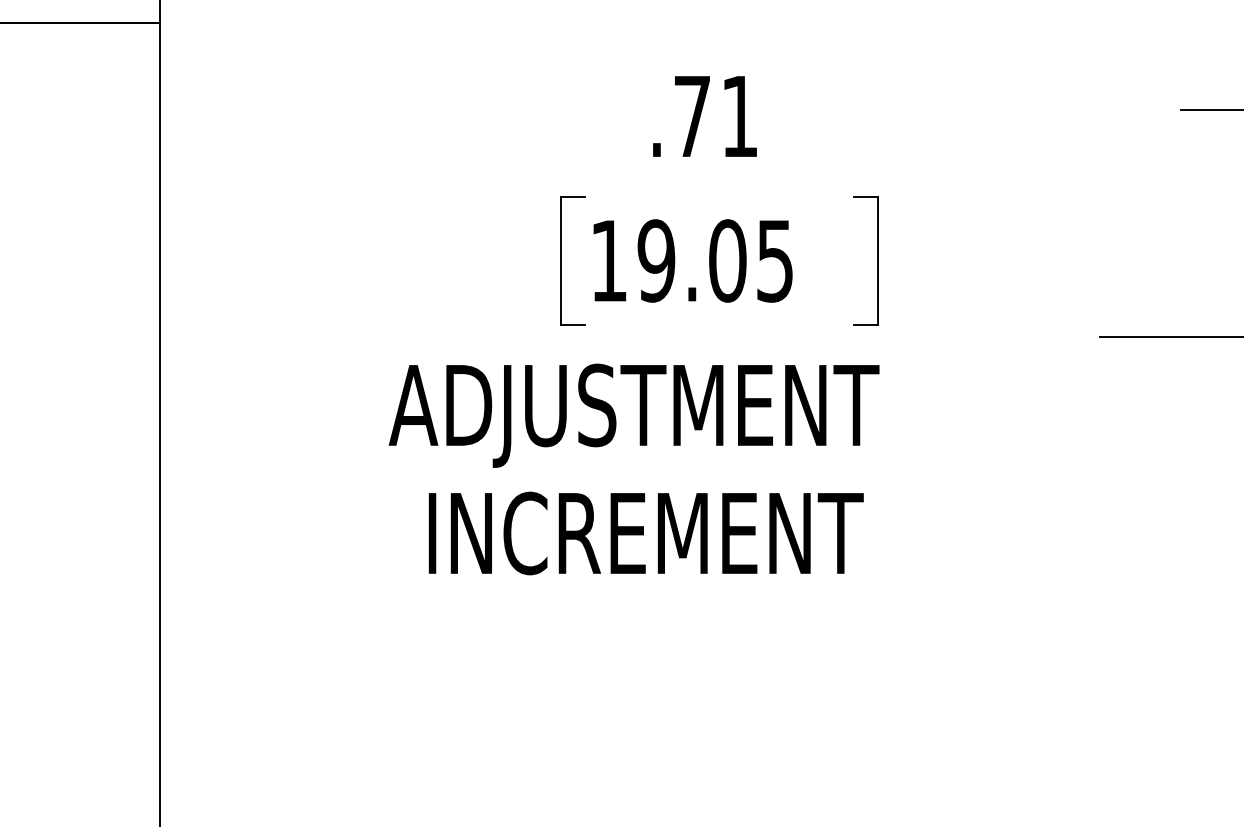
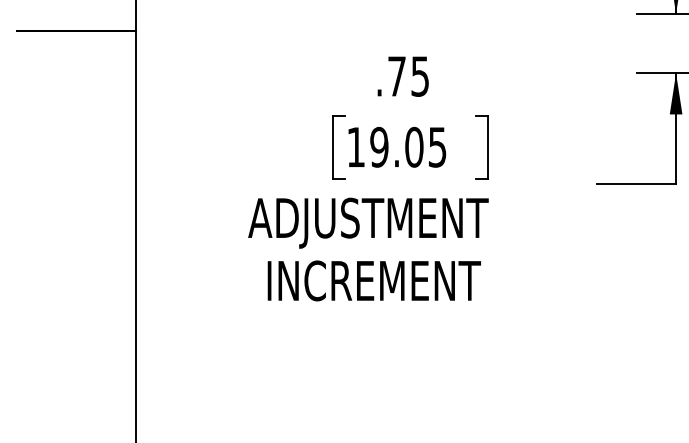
text: (738, 116) -> (419, 76), .71 -> .75

